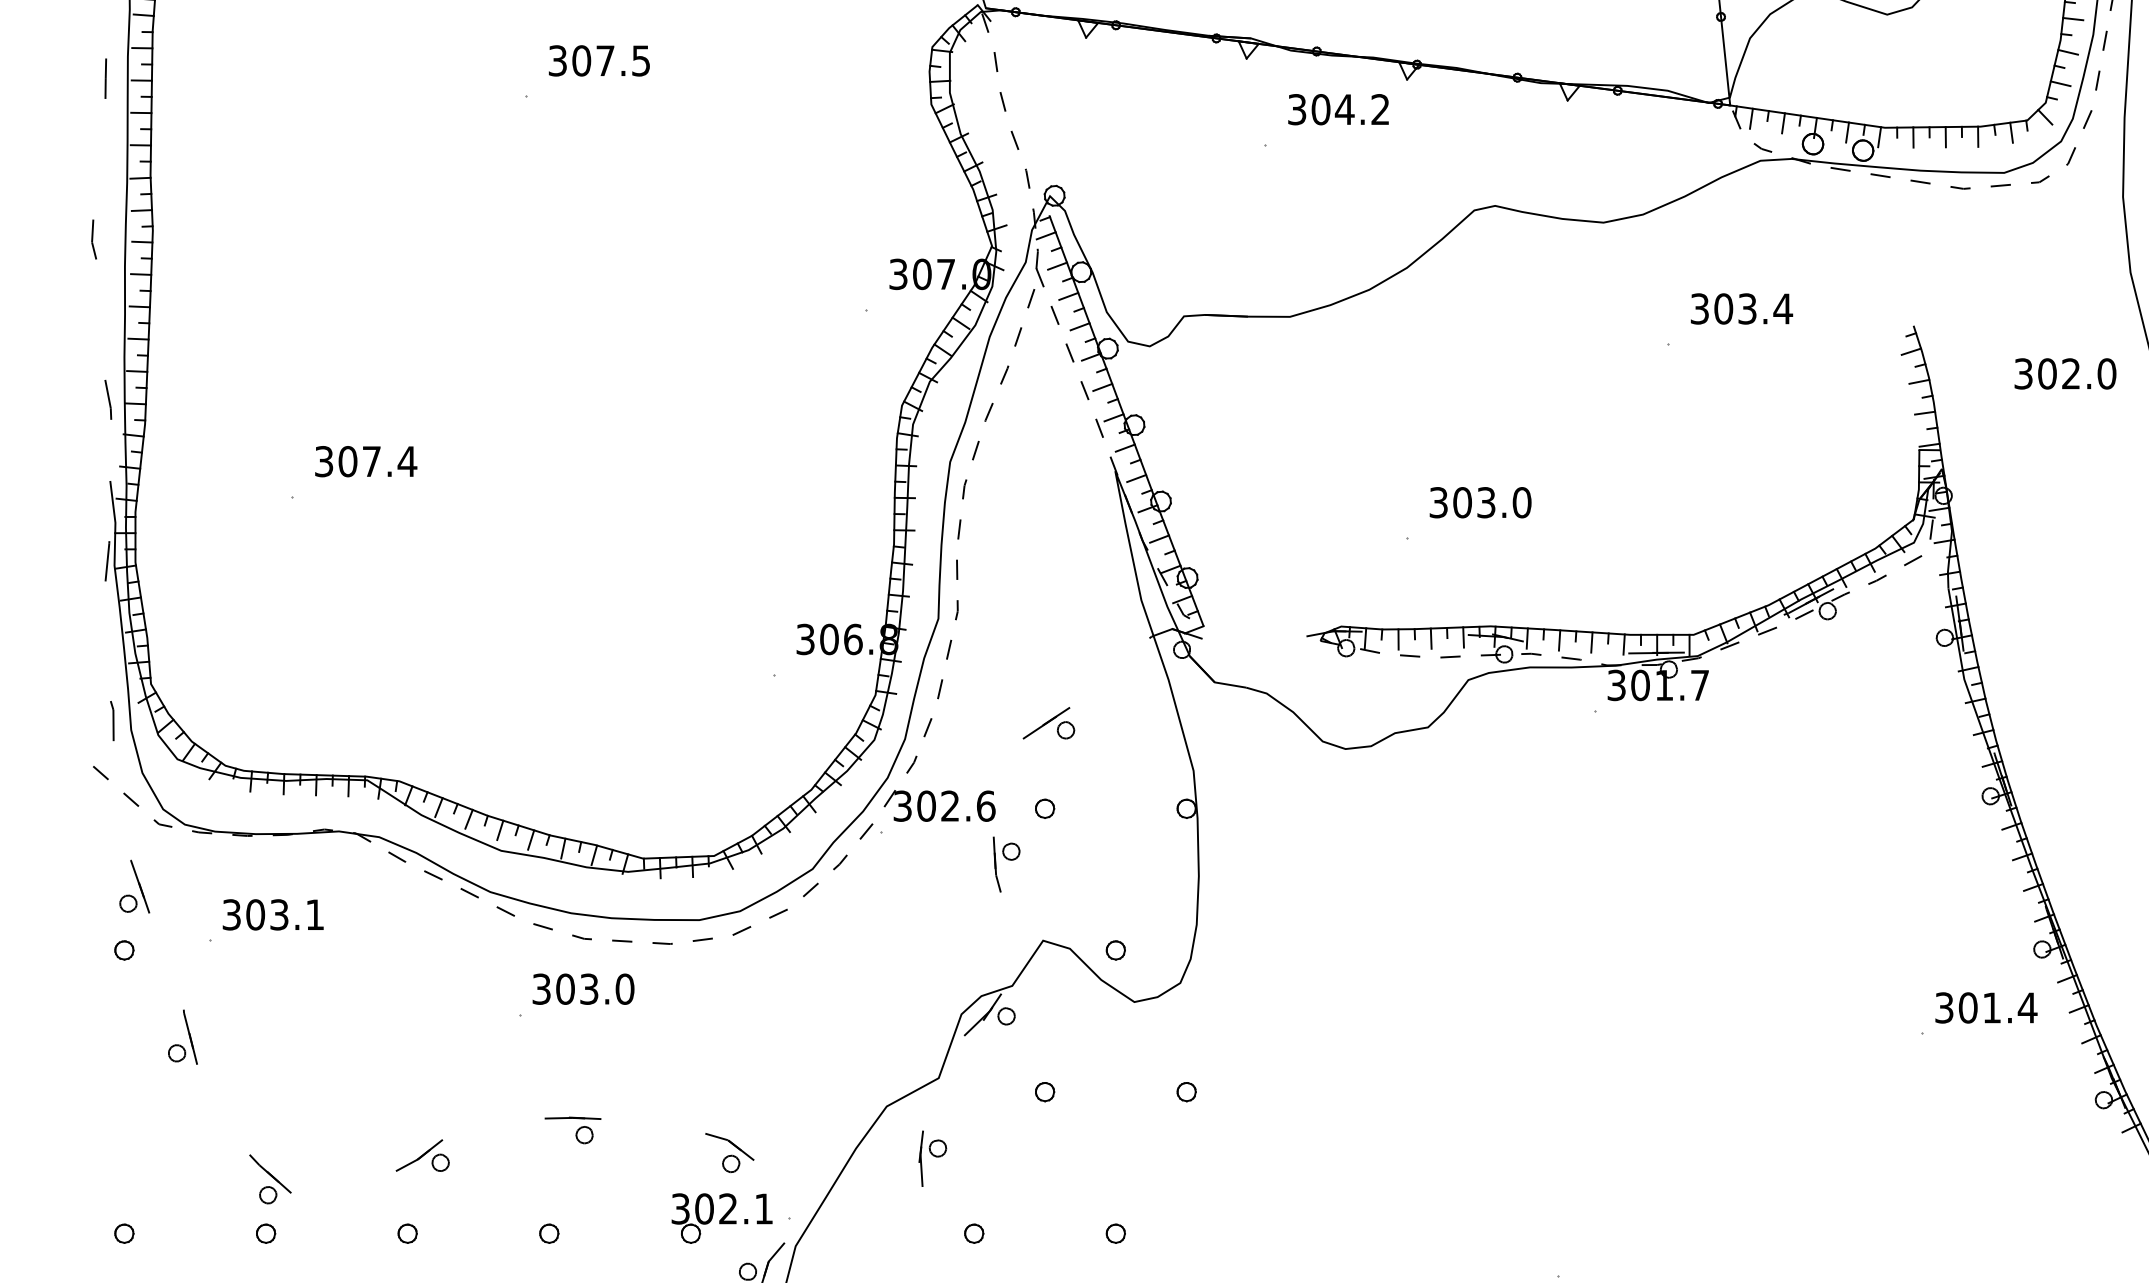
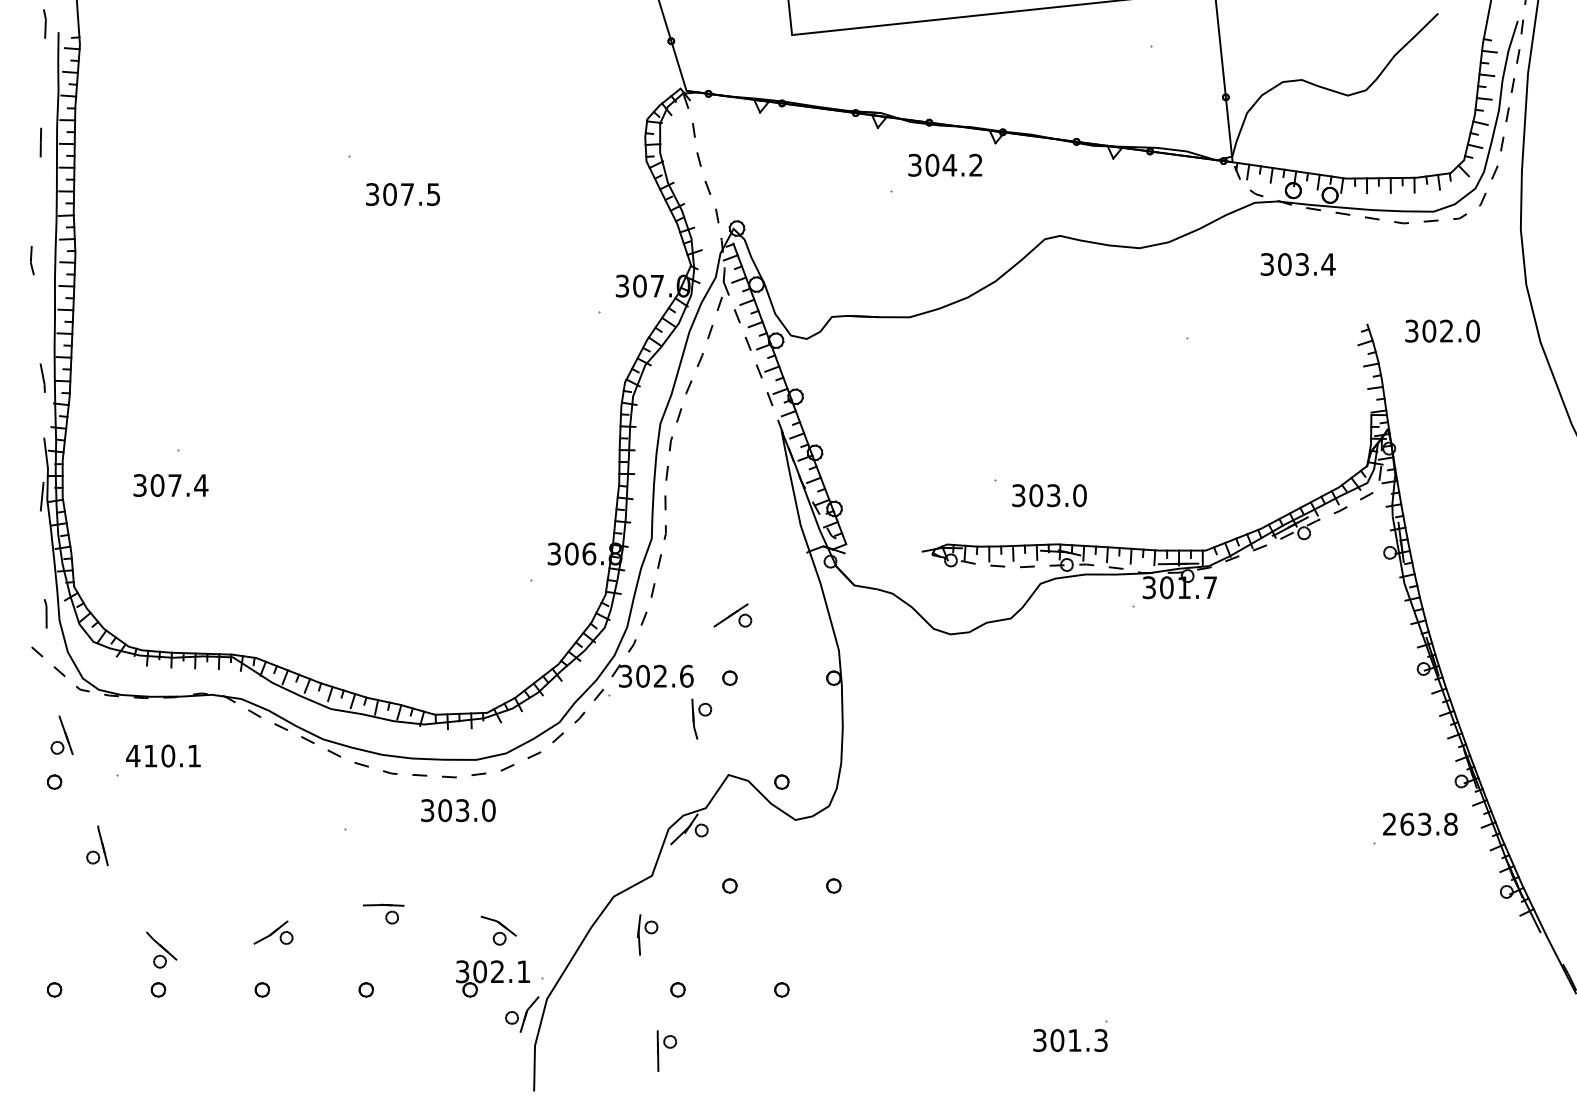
text: (598, 60) -> (402, 194), moved
text: (1740, 308) -> (1297, 264), moved
text: (2065, 372) -> (1442, 330), moved
text: (365, 461) -> (170, 485), moved
text: (1480, 502) -> (1049, 495), moved
text: (255, 914) -> (150, 755), 303.1 -> 410.1
text: (583, 989) -> (458, 810), moved
text: (1986, 1006) -> (1420, 823), 301.4 -> 263.8

